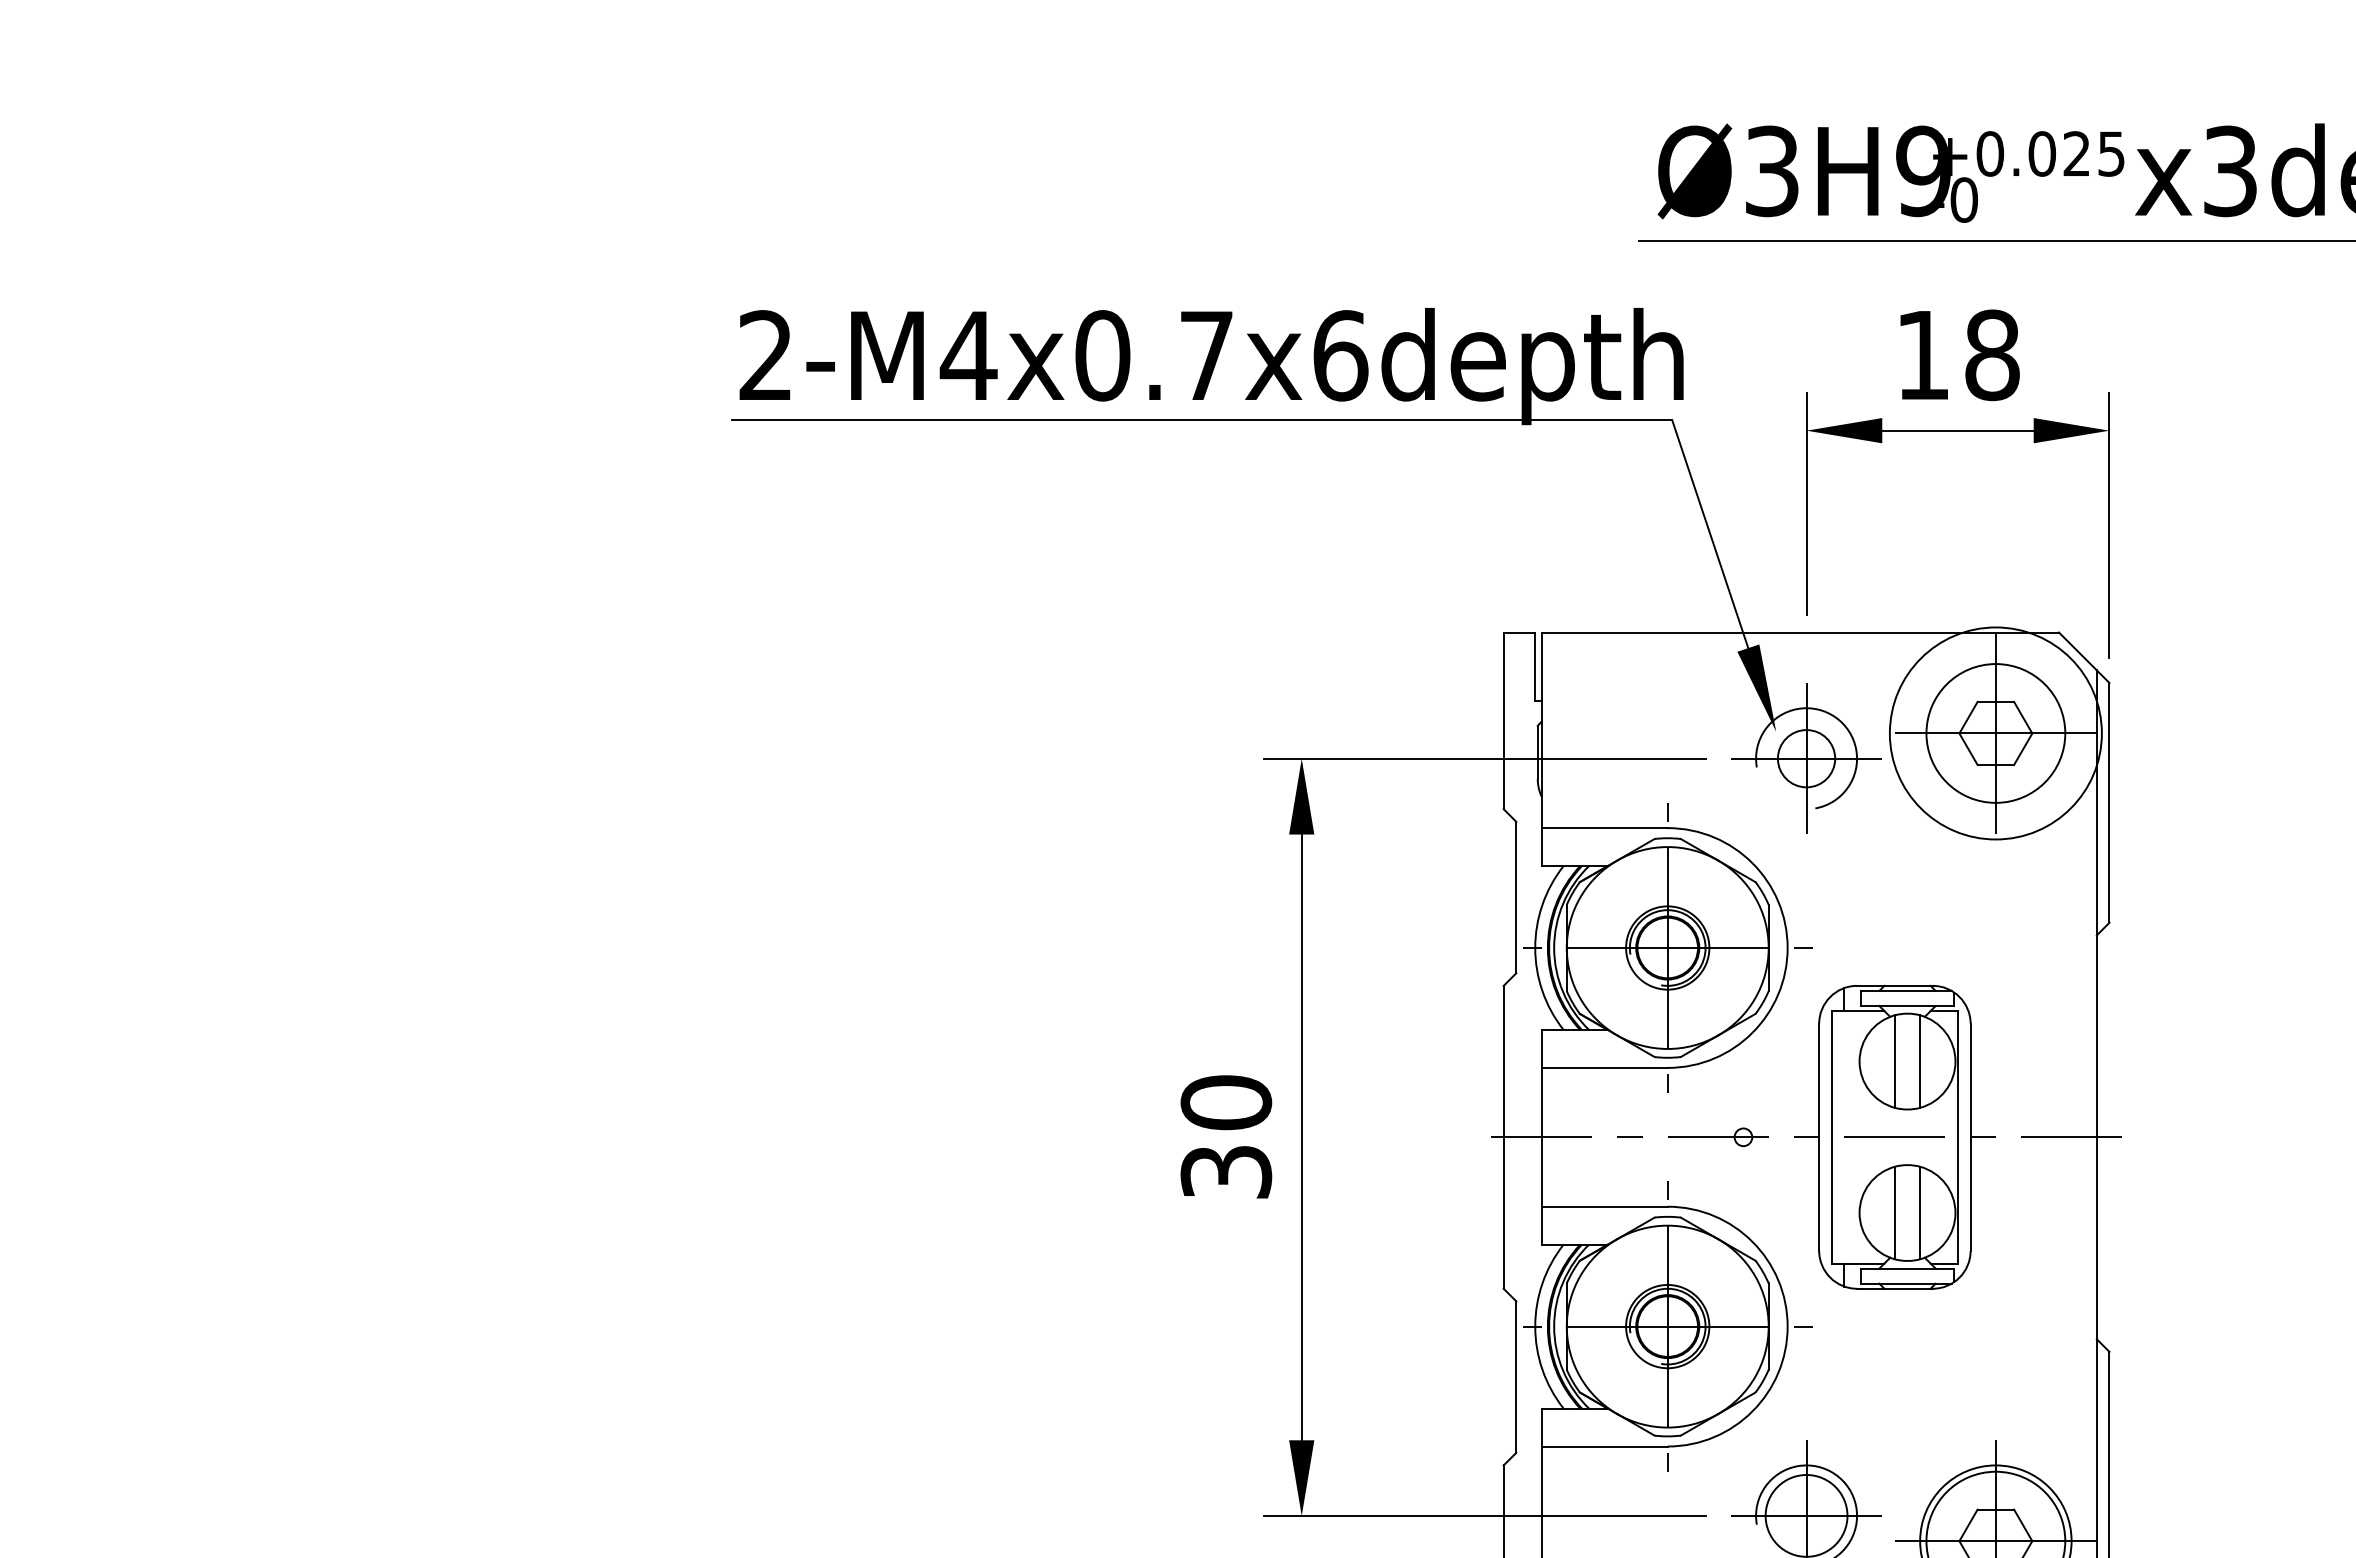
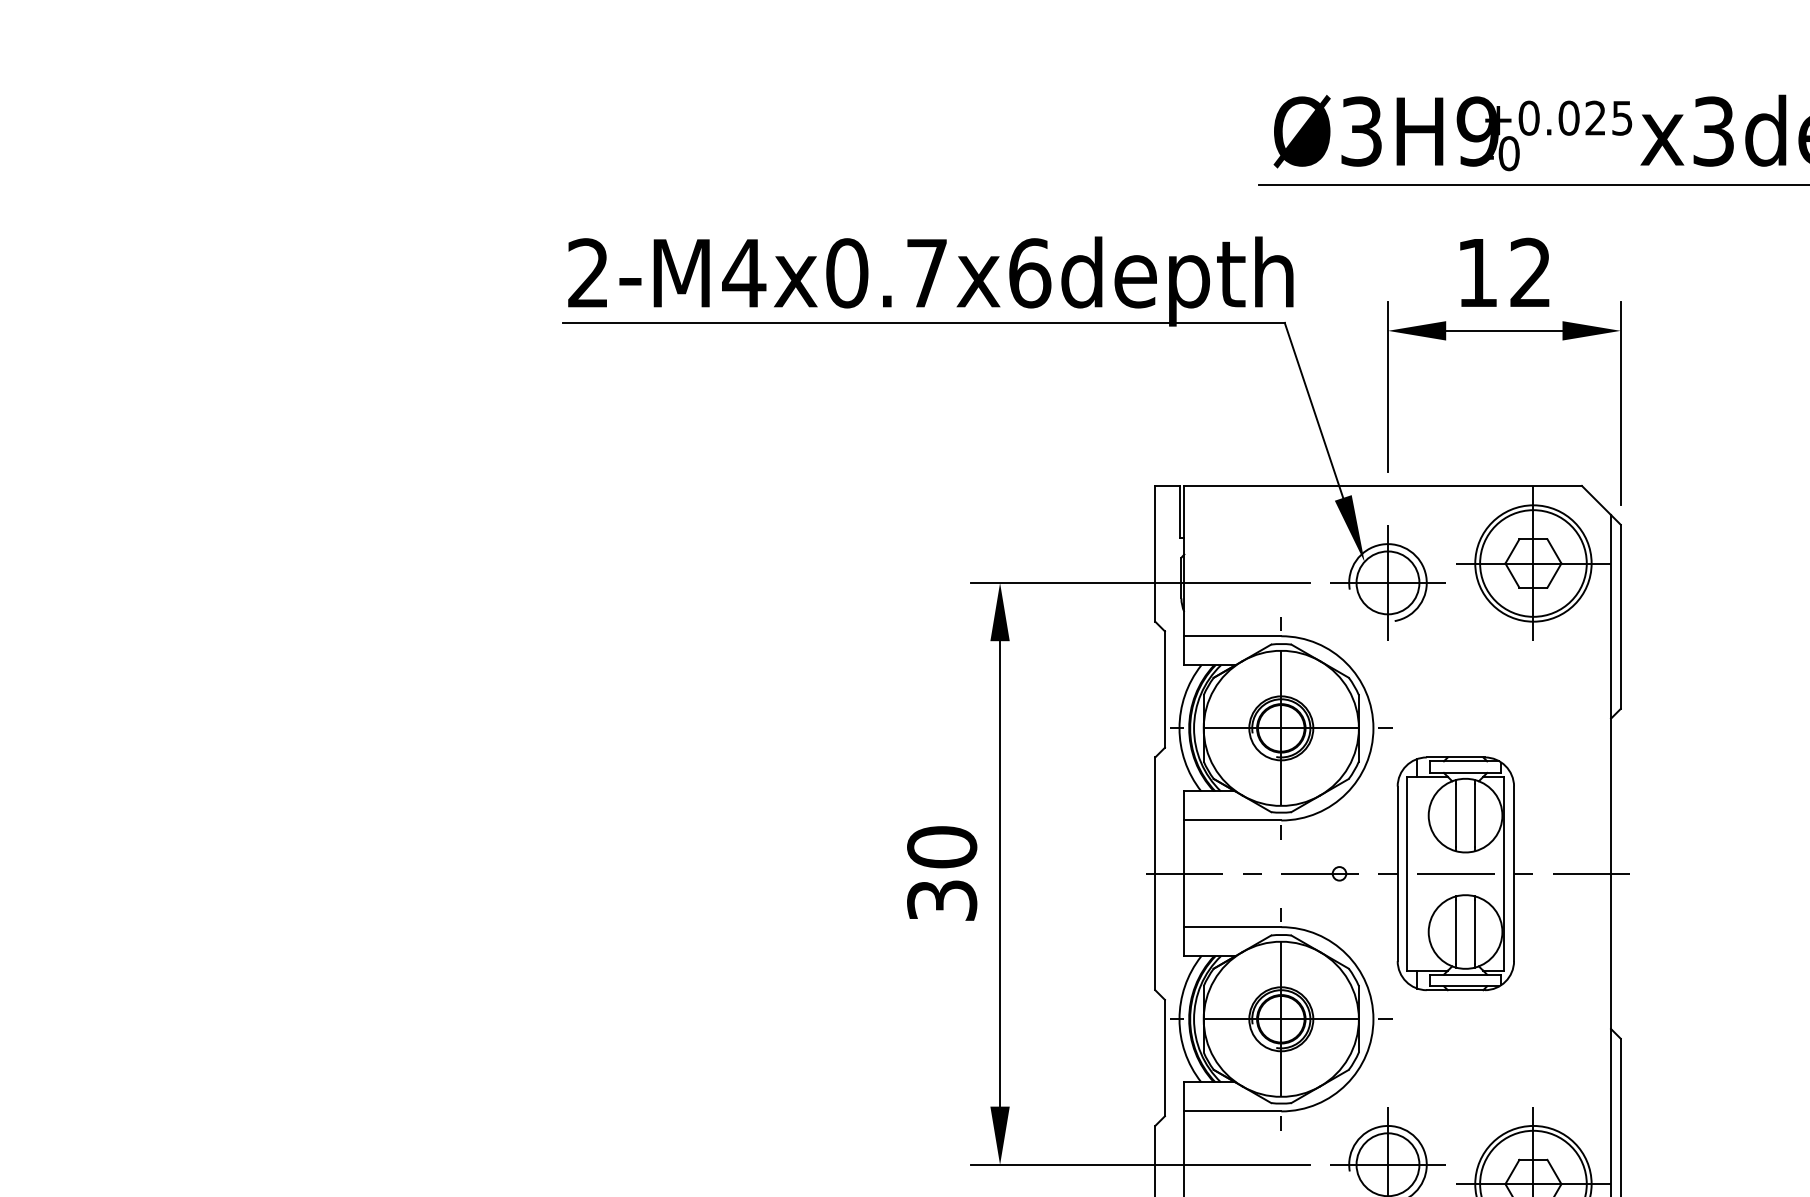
text: (1992, 355) -> (1530, 273), 18 -> 12
circle: (1995, 733) -> (1533, 563), size x0.71
circle: (1806, 758) -> (1387, 582), size x1.43

